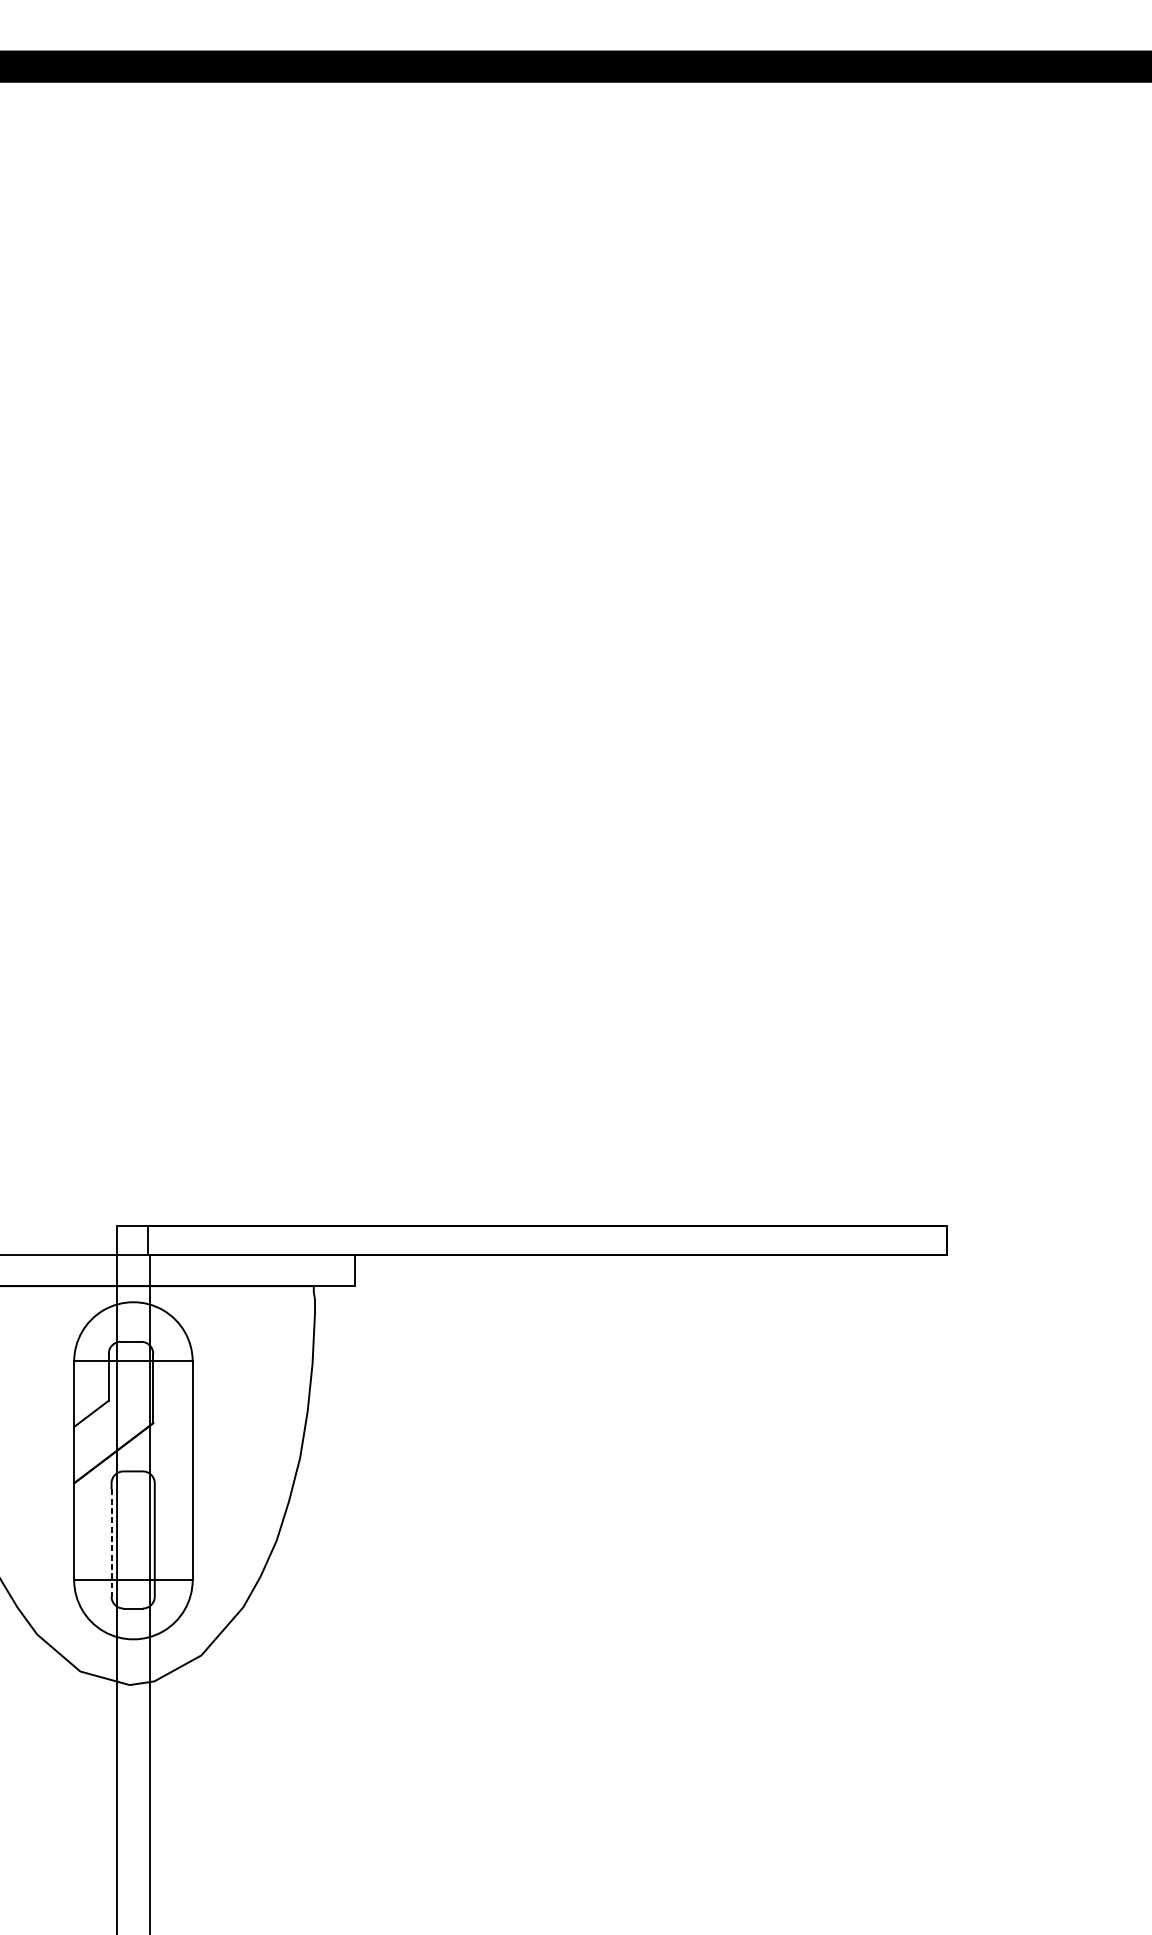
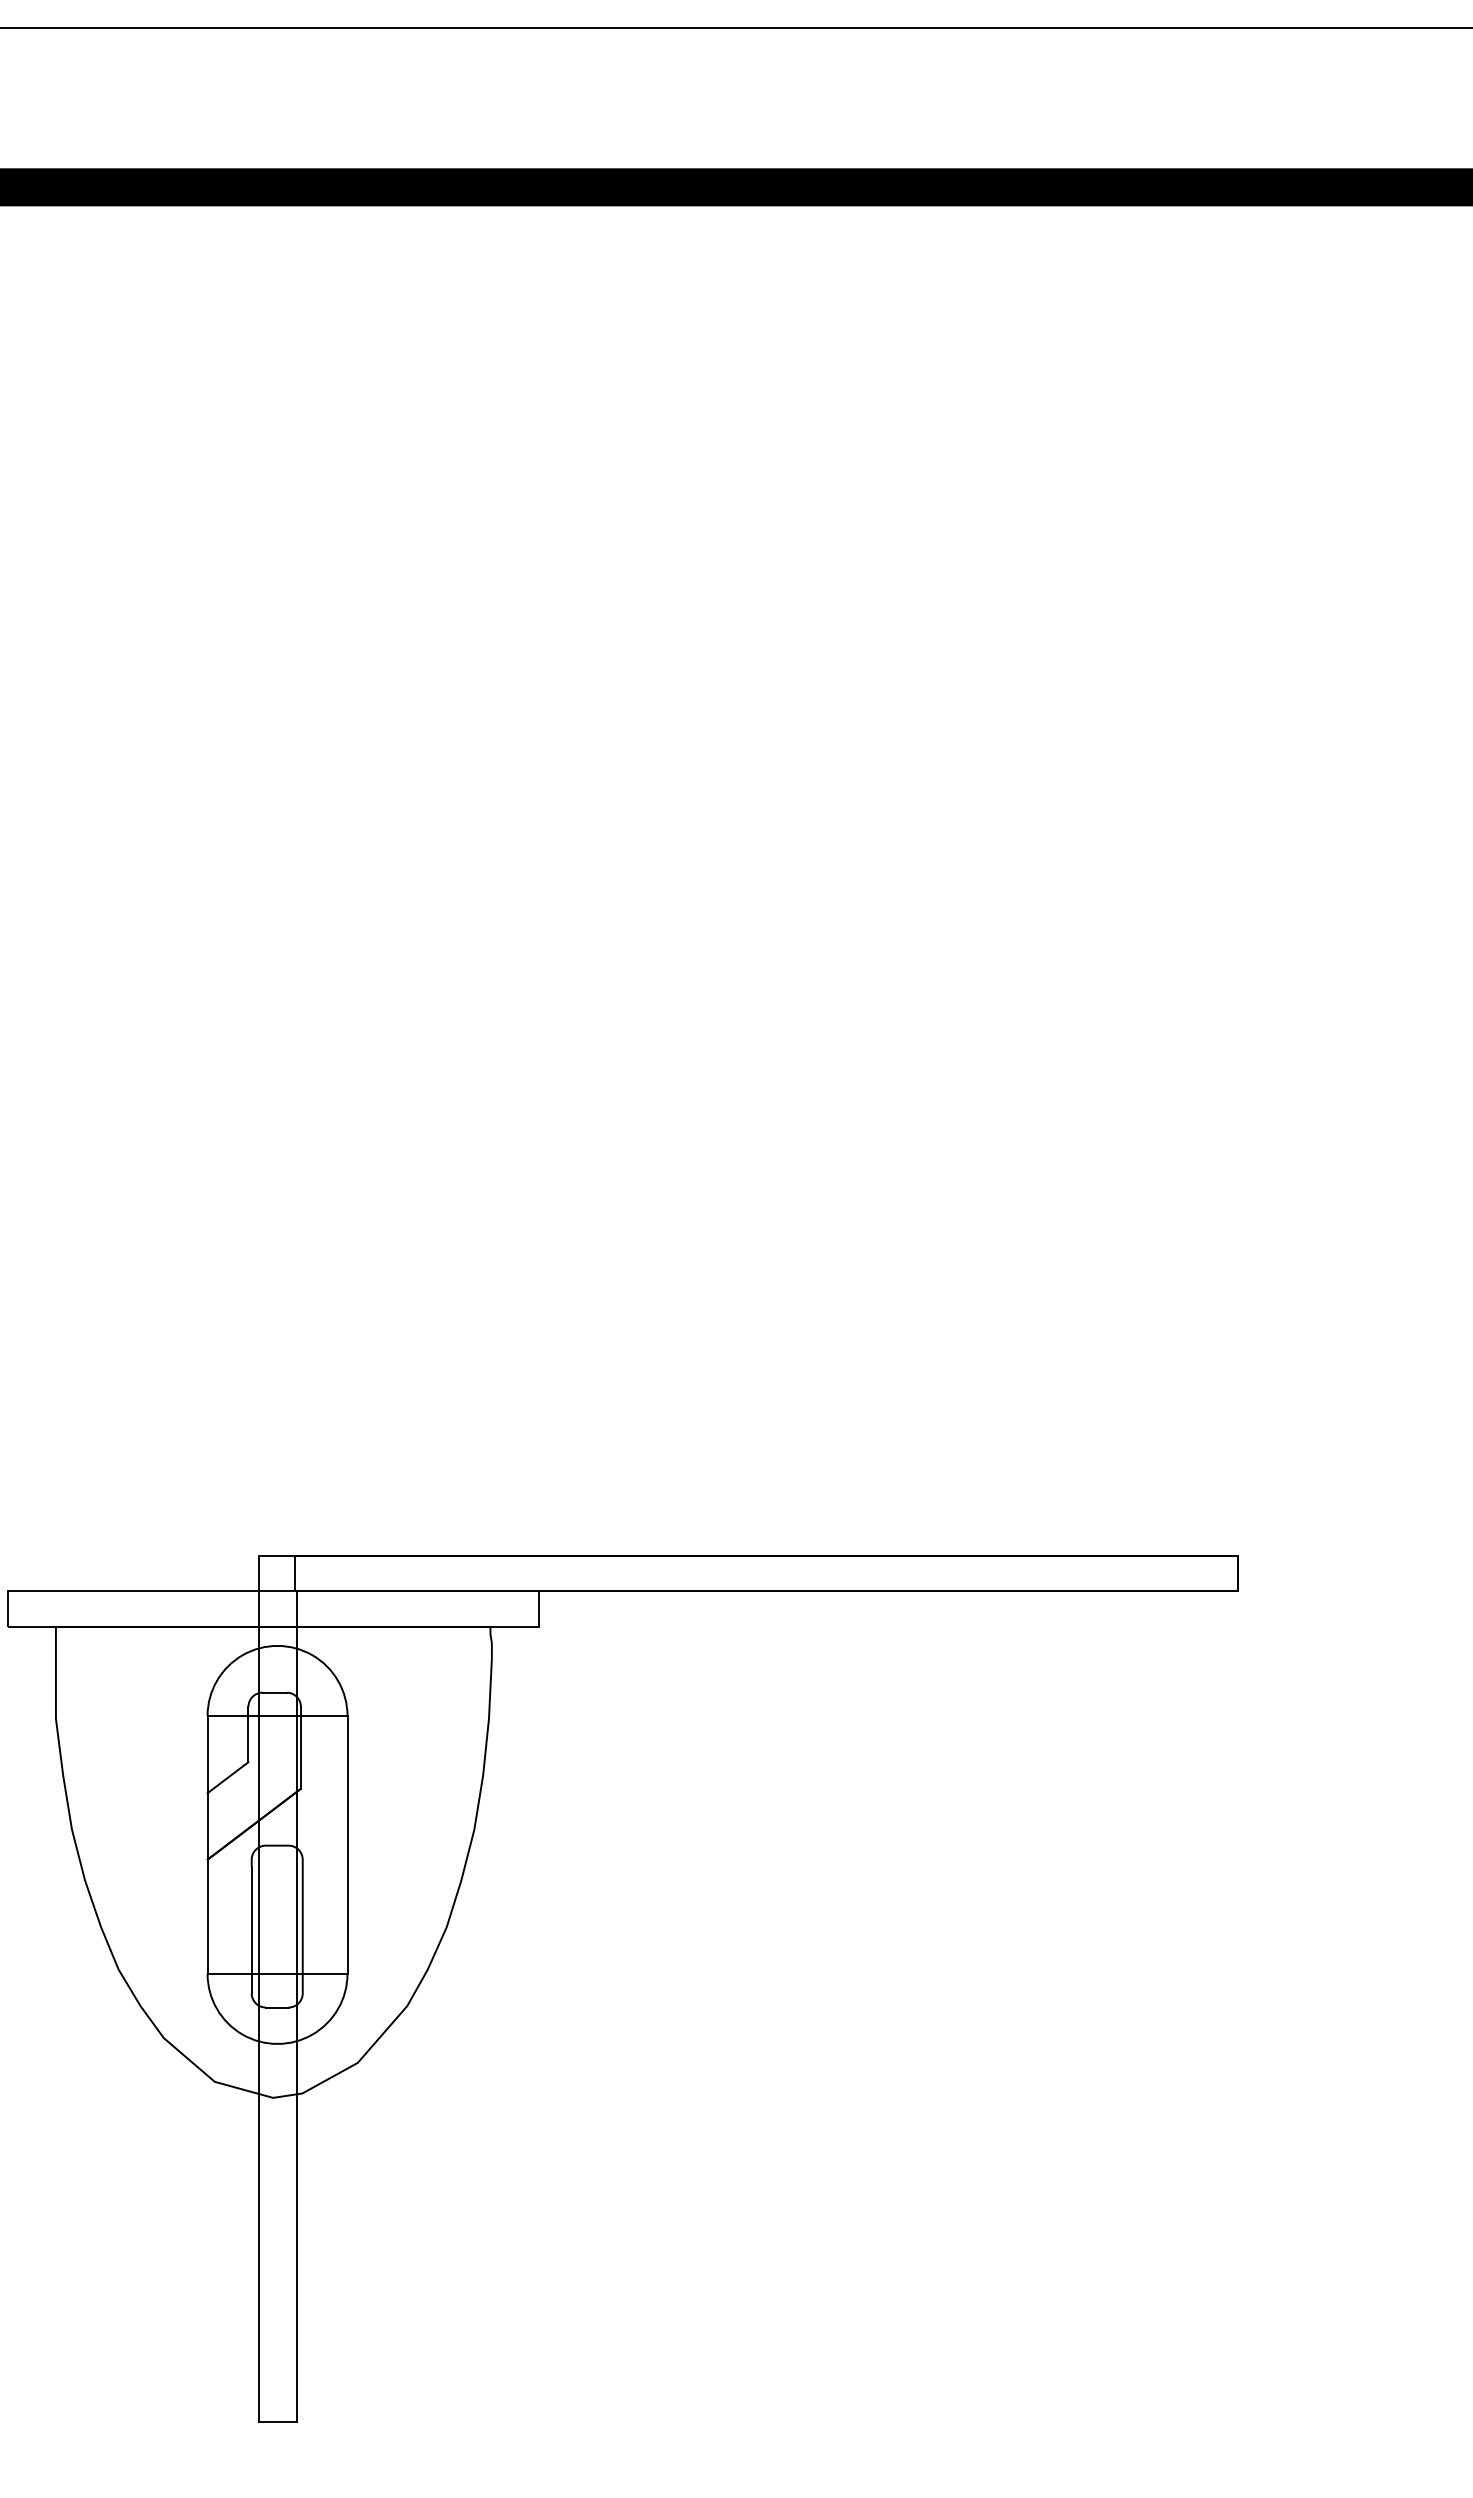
line: (111, 1543) -> (251, 1930), dashed -> solid

